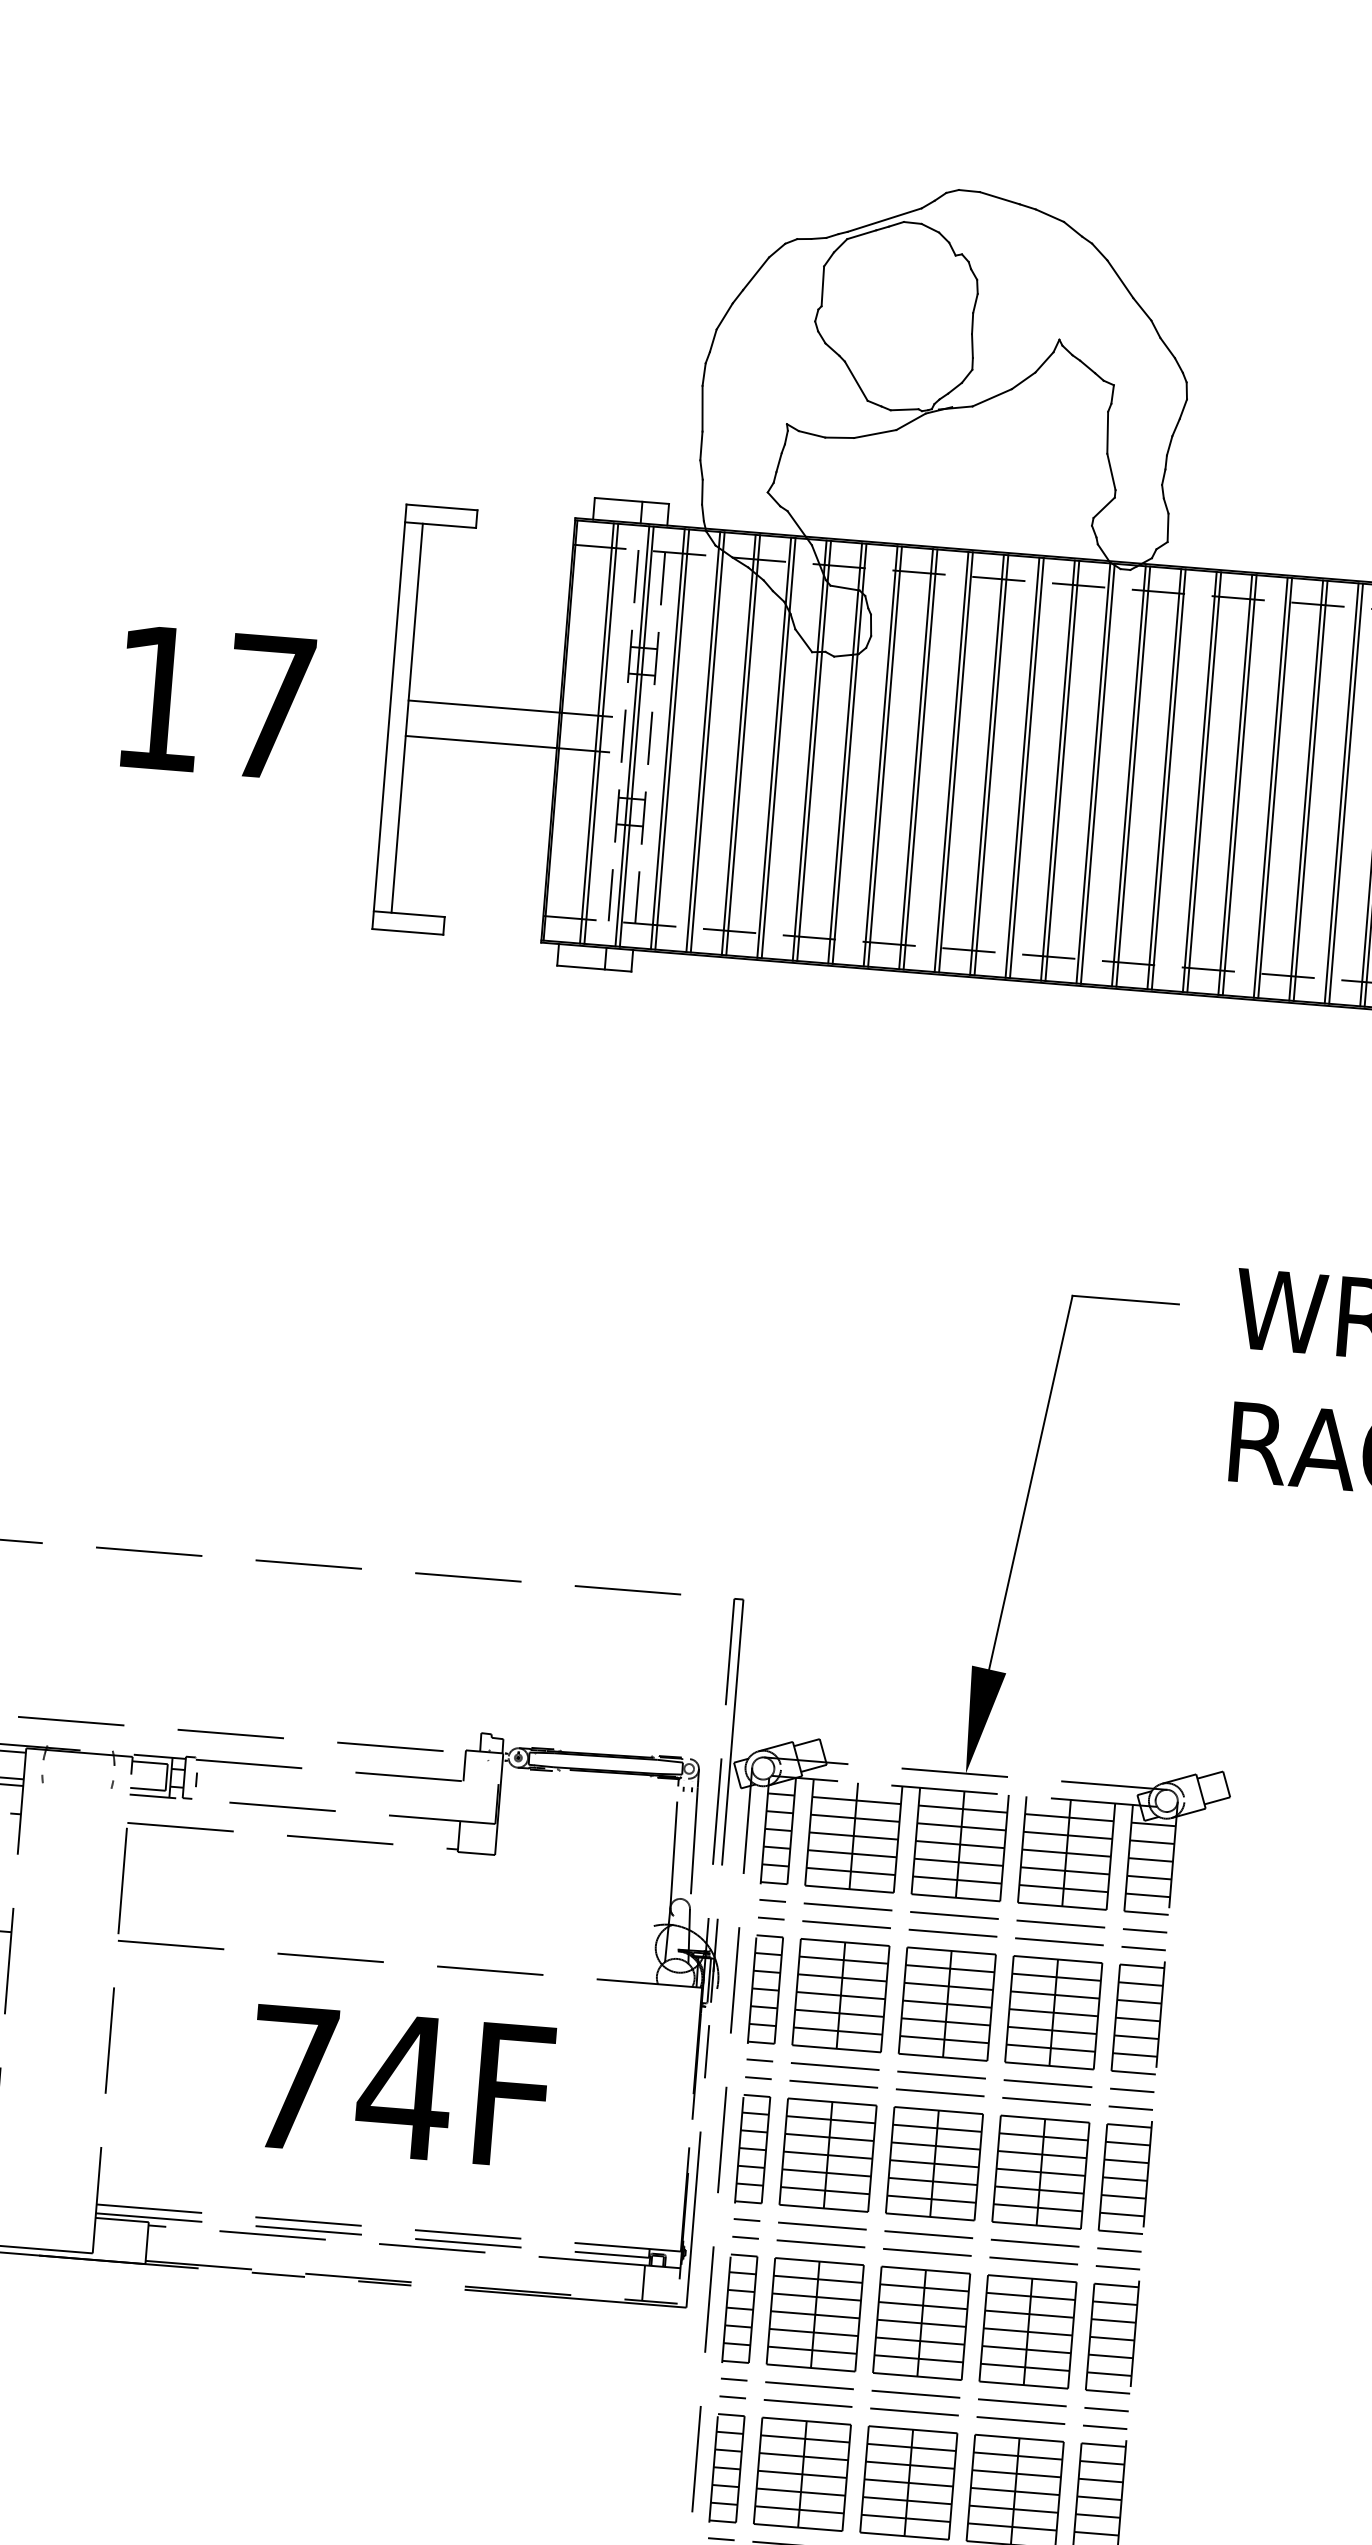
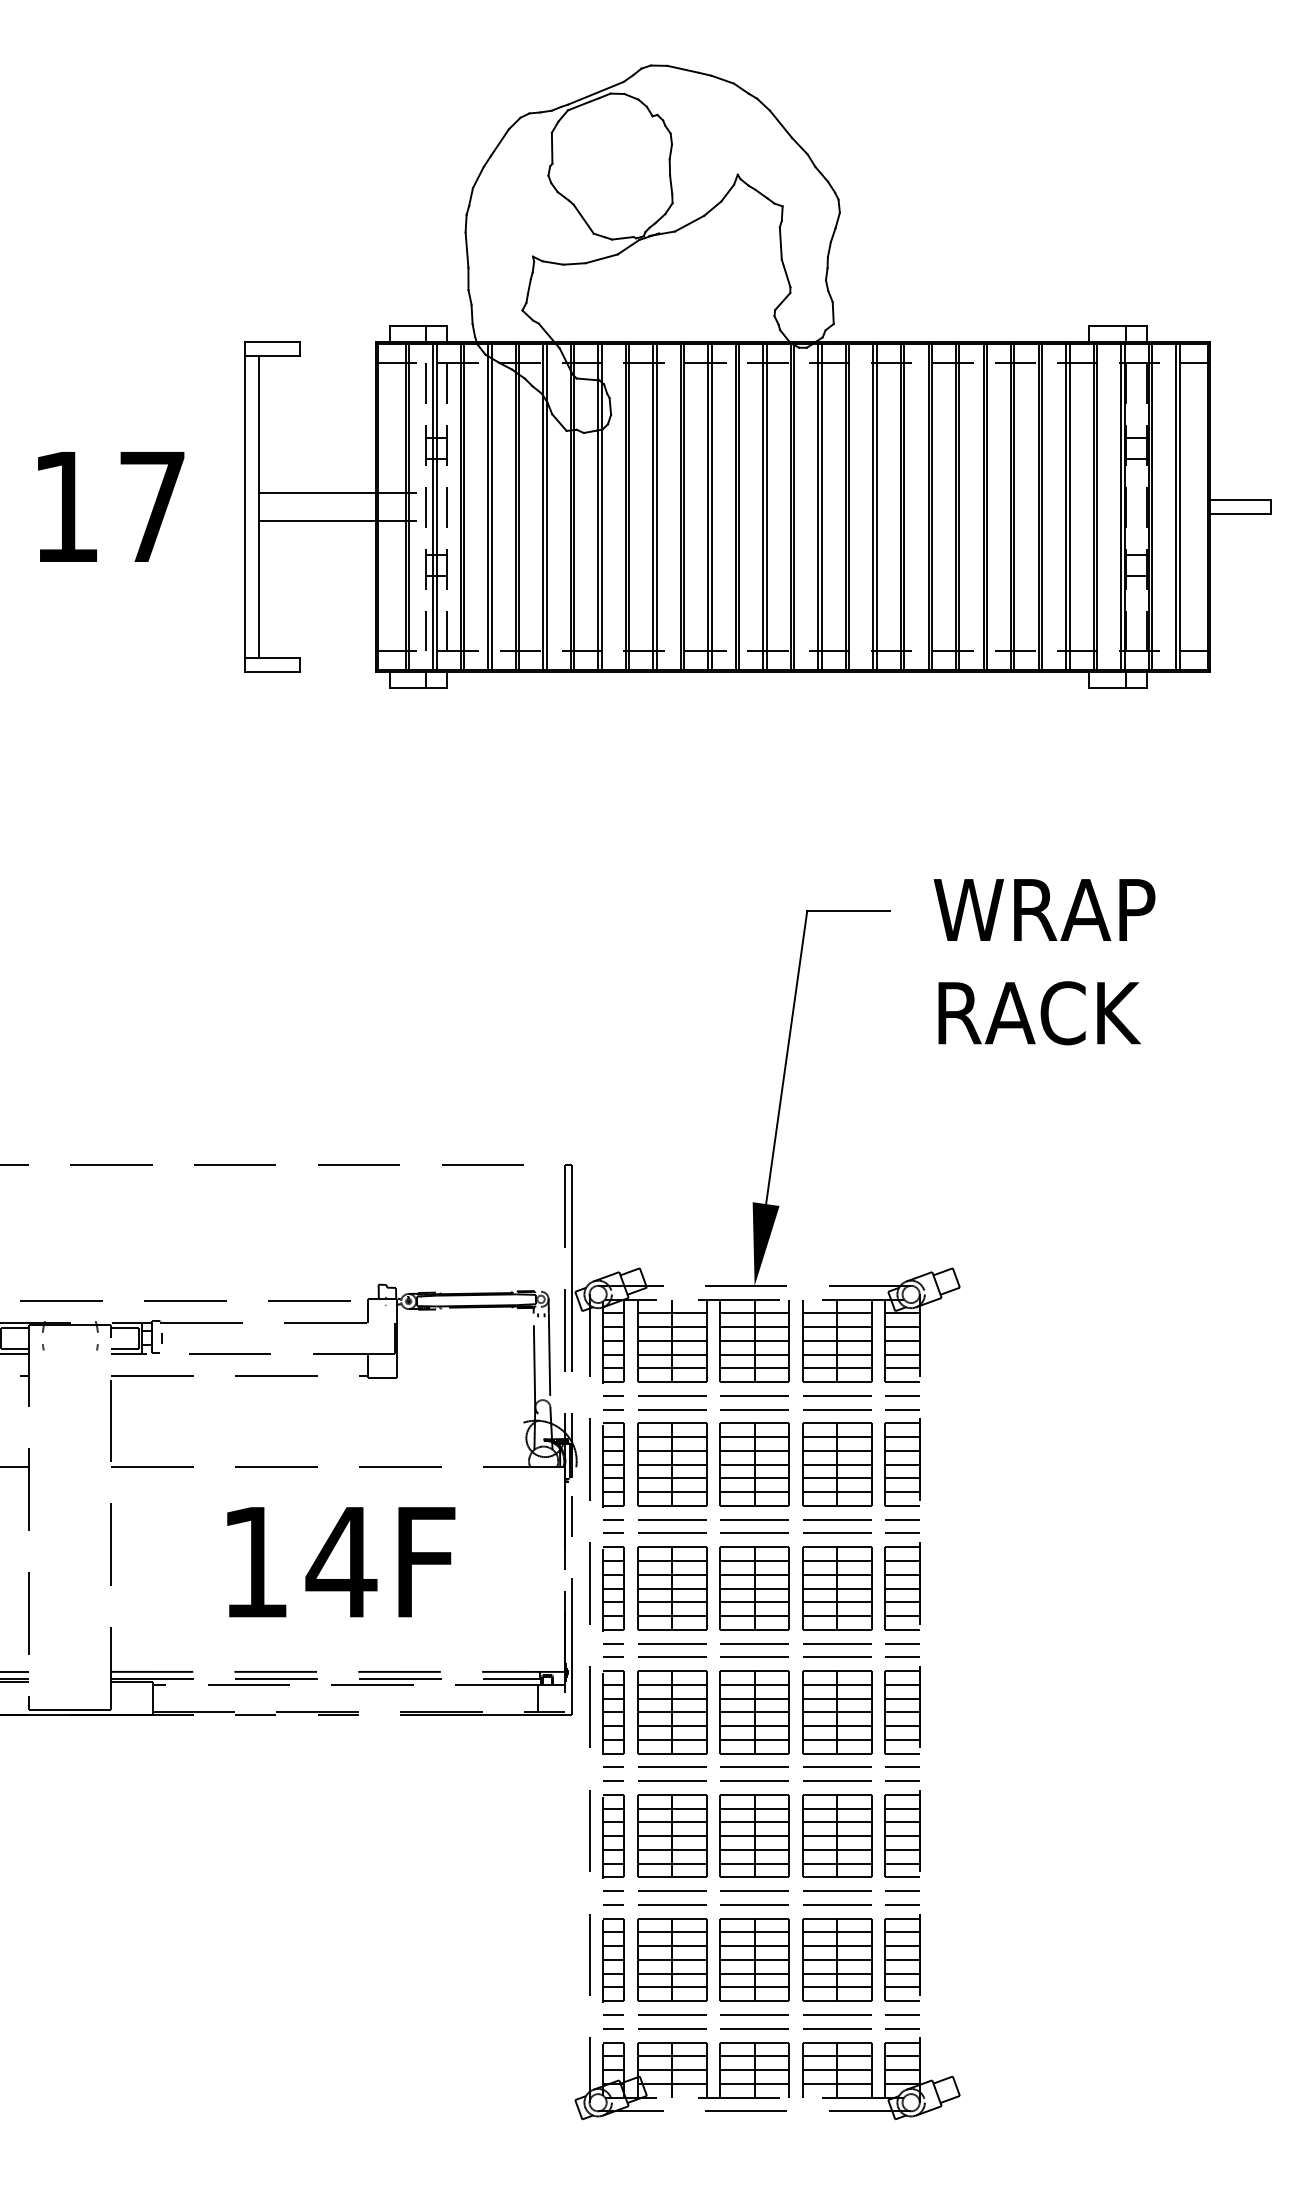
text: (293, 2078) -> (255, 1562), 74F -> 14F

